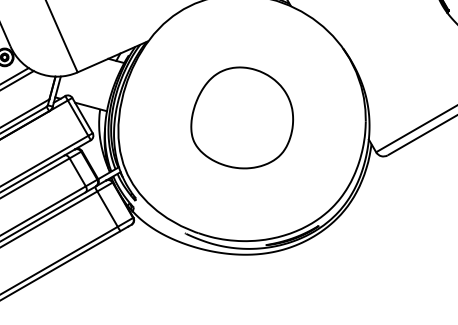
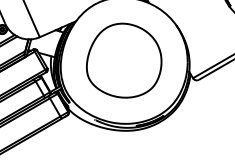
part: (242, 117) -> (124, 60), size x1.43

